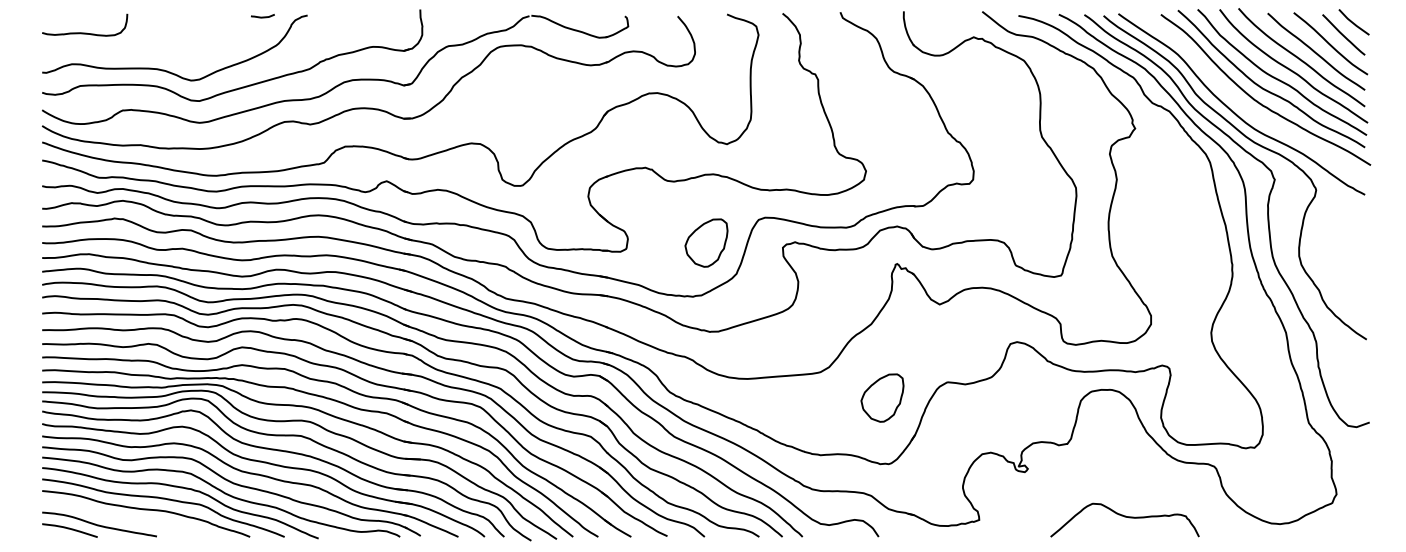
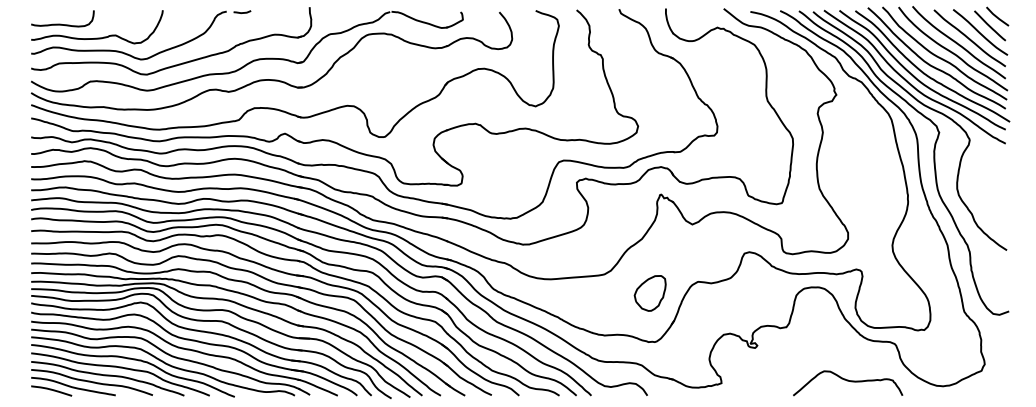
curve: (262, 16) -> (242, 12), moved
curve: (136, 50) -> (100, 37), added
curve: (1244, 105) -> (916, 77), added
part: (706, 242) -> (520, 178), removed
curve: (1124, 517) -> (847, 381), moved
curve: (124, 518) -> (91, 382), added

